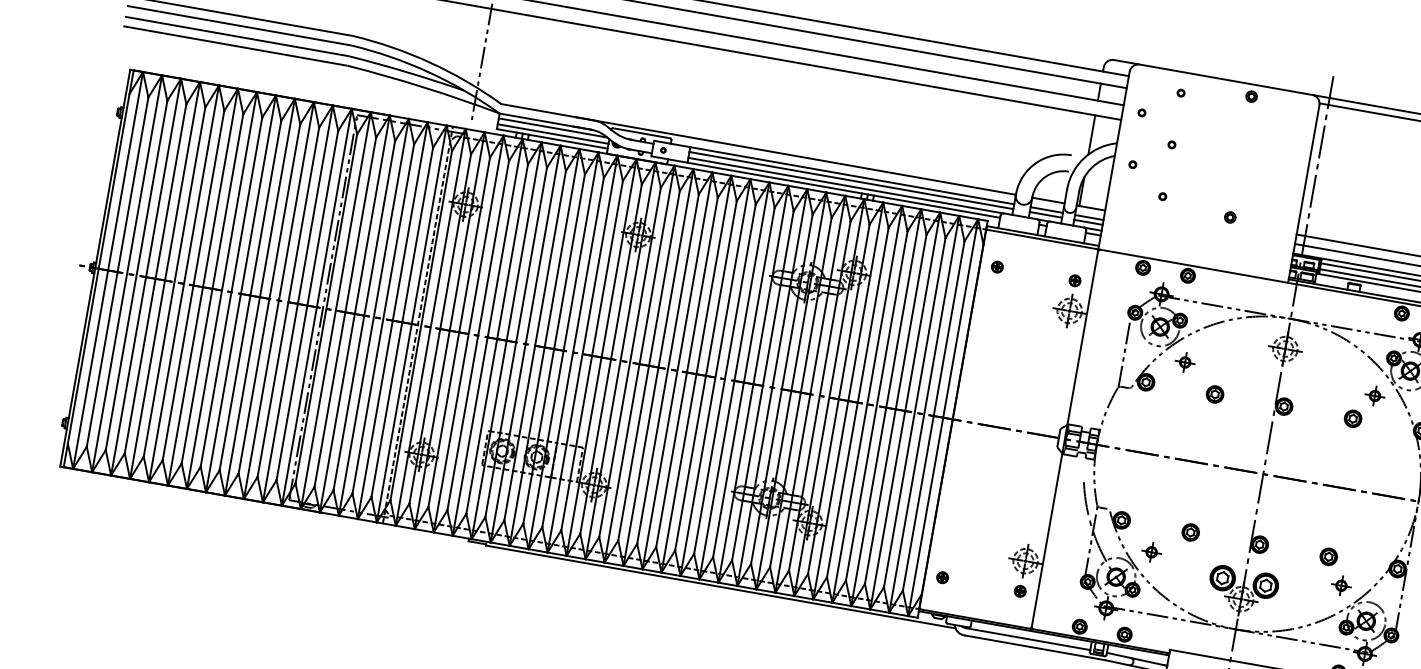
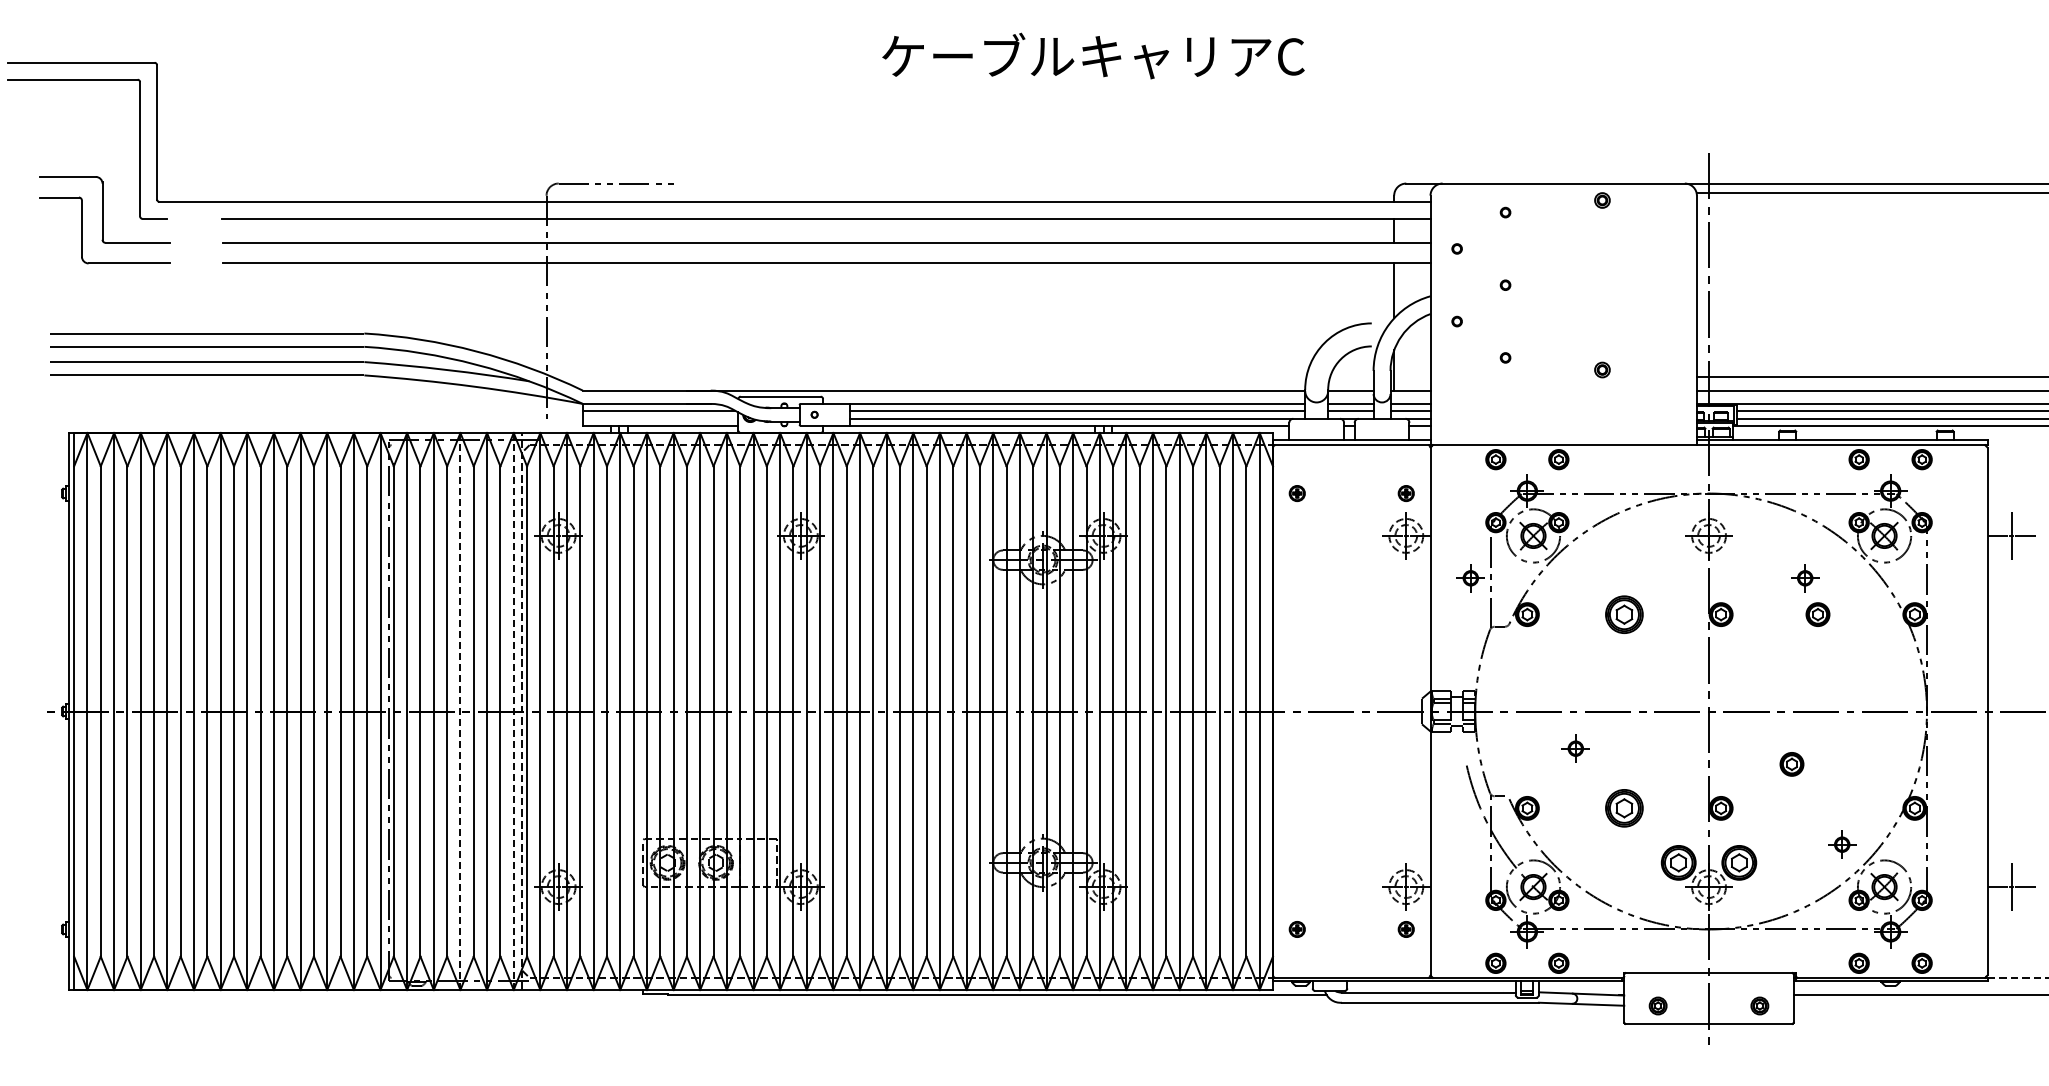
line: (553, 133) -> (660, 418), removed
line: (373, 317) -> (460, 711), solid -> dashed
line: (411, 323) -> (513, 711), solid -> dashed
part: (1184, 362) -> (1470, 578), moved
part: (1214, 394) -> (1623, 614), size x1.6
part: (1375, 396) -> (1805, 578), moved
part: (1190, 532) -> (1623, 808), size x1.6
part: (1151, 552) -> (1575, 748), moved
part: (1328, 556) -> (1791, 764), moved

